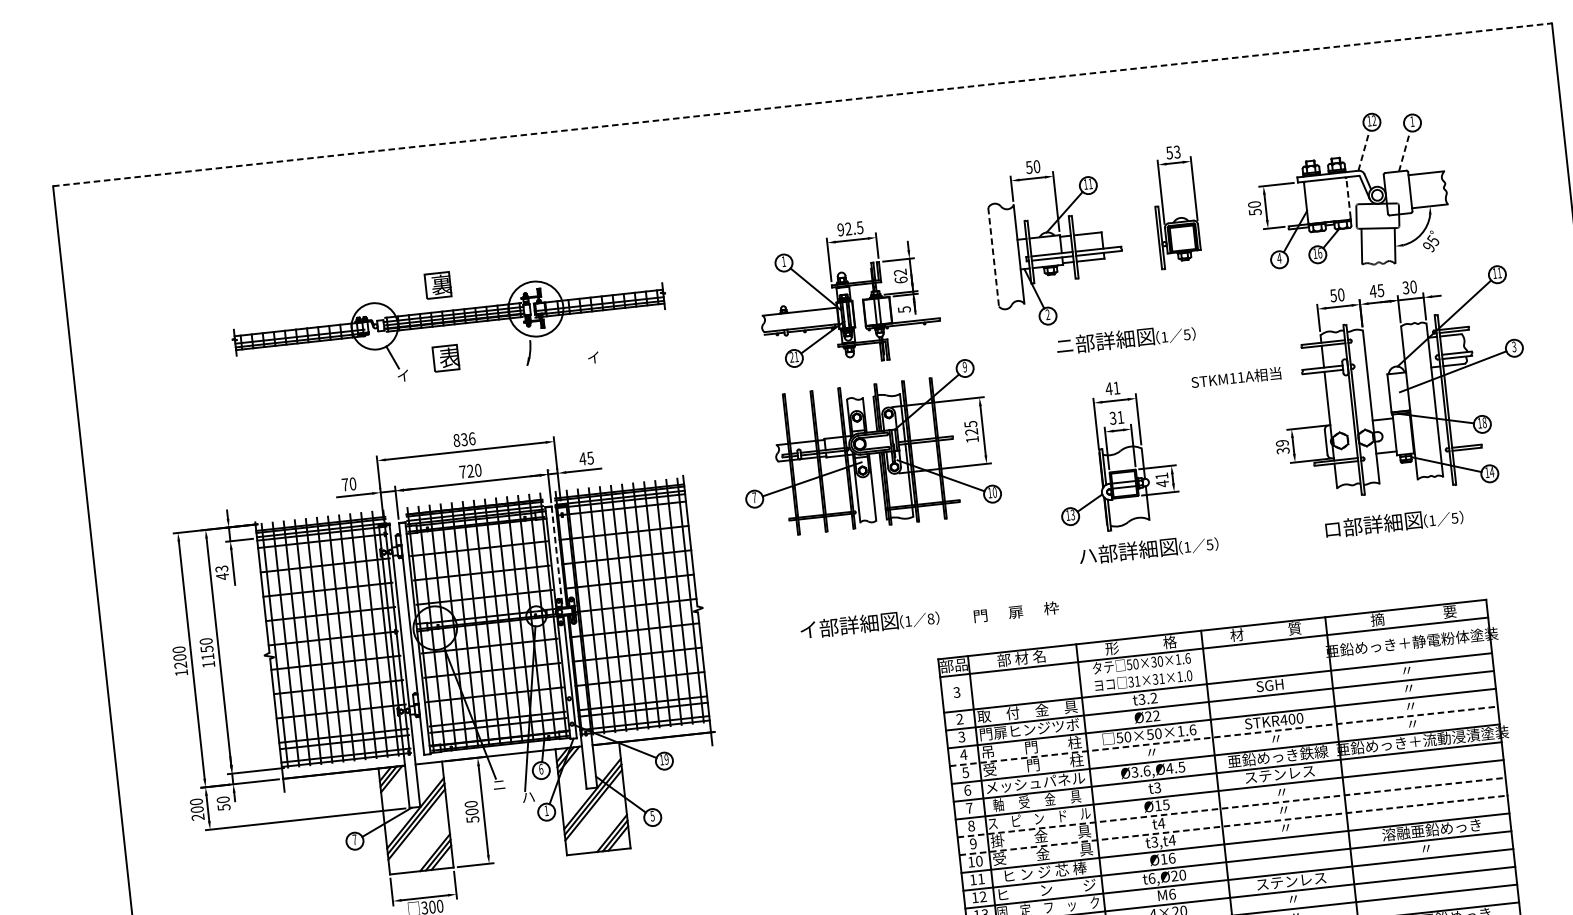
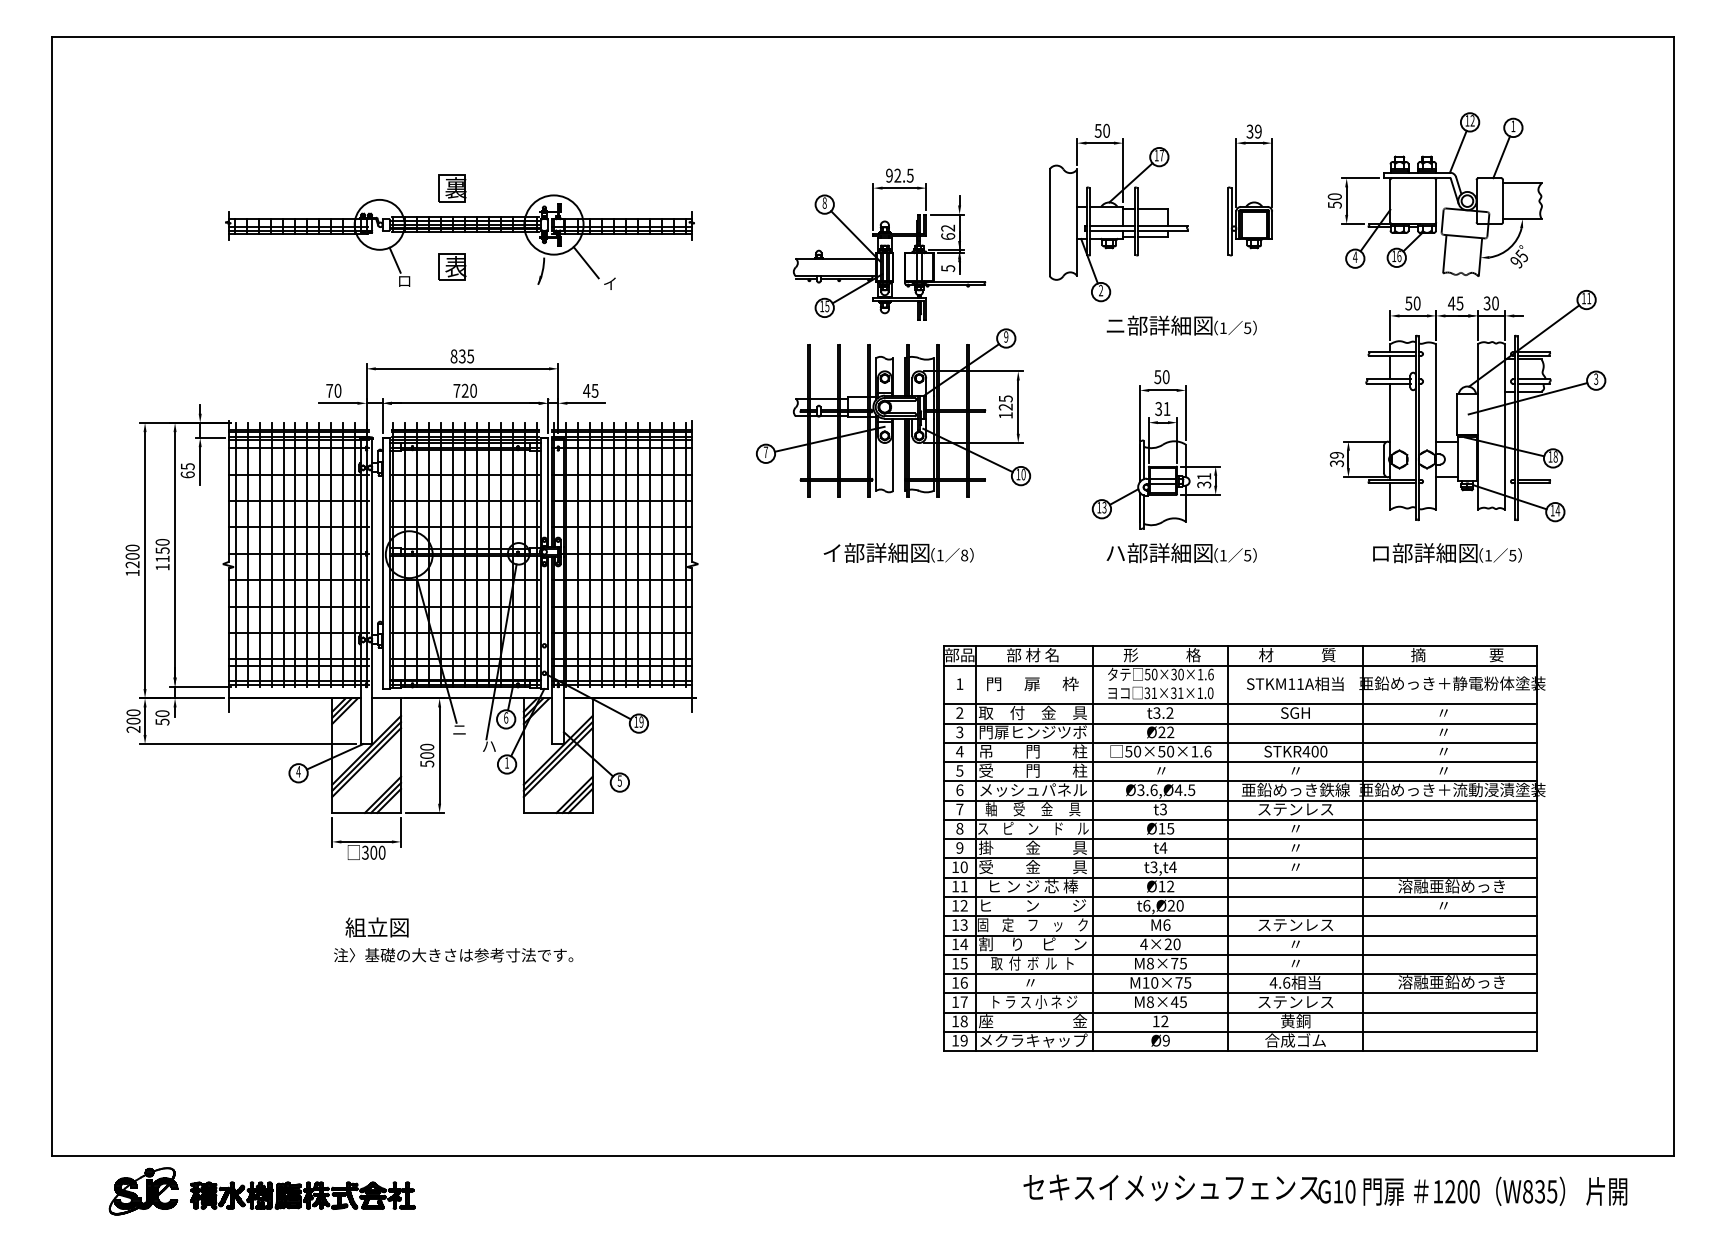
line: (803, 104) -> (863, 37), dashed -> solid
line: (1364, 150) -> (1458, 151), dashed -> solid
line: (1404, 150) -> (1501, 156), dashed -> solid
text: (1173, 152) -> (1254, 131), 53 -> 39
text: (1090, 183) -> (1161, 155), 11 -> 17
line: (1348, 197) -> (1436, 200), dashed -> solid
line: (993, 257) -> (1049, 223), dashed -> solid
text: (783, 261) -> (824, 202), 1 -> 8
line: (568, 340) -> (585, 262), added
text: (793, 357) -> (824, 306), 21 -> 15
text: (403, 375) -> (404, 280), イ -> ロ
text: (1236, 377) -> (1295, 683), moved
text: (1112, 388) -> (1161, 377), 41 -> 50
text: (471, 438) -> (470, 356), 836 -> 835
text: (1162, 483) -> (1204, 484), 41 -> 31
line: (556, 556) -> (547, 492), dashed -> solid
text: (221, 572) -> (187, 470), 43 -> 65
text: (1016, 611) -> (1032, 683), moved
text: (869, 622) -> (898, 552), moved
text: (956, 691) -> (959, 683), 3 -> 1
line: (1224, 736) -> (1240, 762), dashed -> solid
line: (1231, 807) -> (1240, 839), dashed -> solid
line: (1233, 825) -> (1240, 858), dashed -> solid
text: (354, 839) -> (298, 771), 7 -> 4
text: (1171, 858) -> (1170, 886), Ø16 -> Ø12

